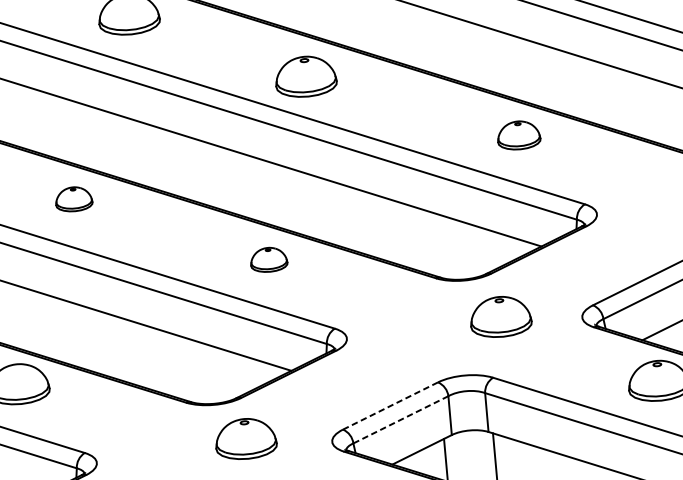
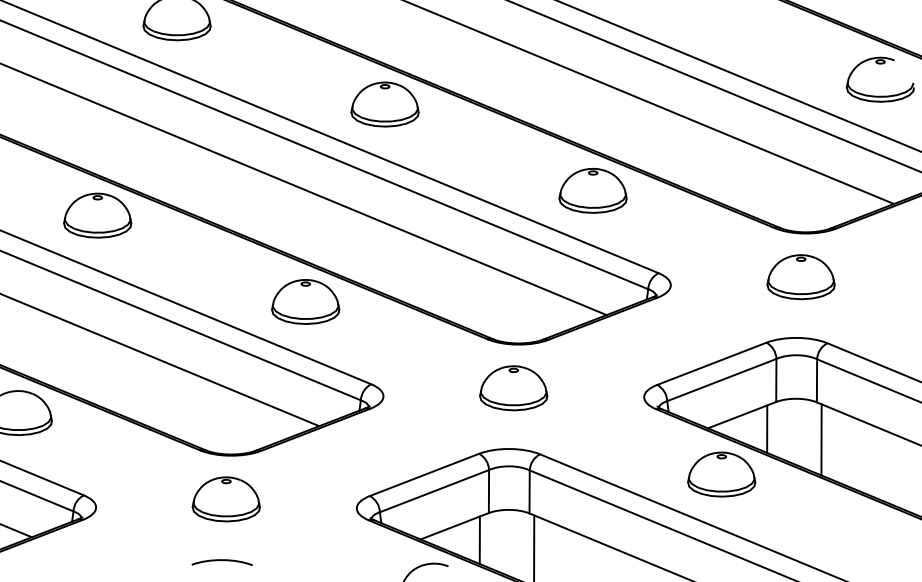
part: (305, 76) -> (384, 104), moved
part: (518, 135) -> (592, 190), size x1.43
part: (73, 199) -> (97, 215), size x1.67
part: (268, 259) -> (305, 301), size x1.67
part: (500, 317) -> (513, 388), moved
line: (390, 405) -> (424, 474), dashed -> solid
line: (400, 420) -> (434, 491), dashed -> solid
part: (245, 439) -> (225, 499), moved

